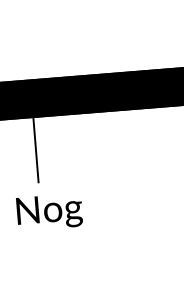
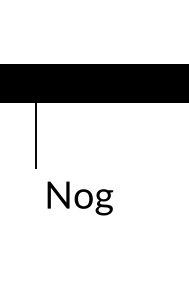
text: (49, 212) -> (80, 198), moved

